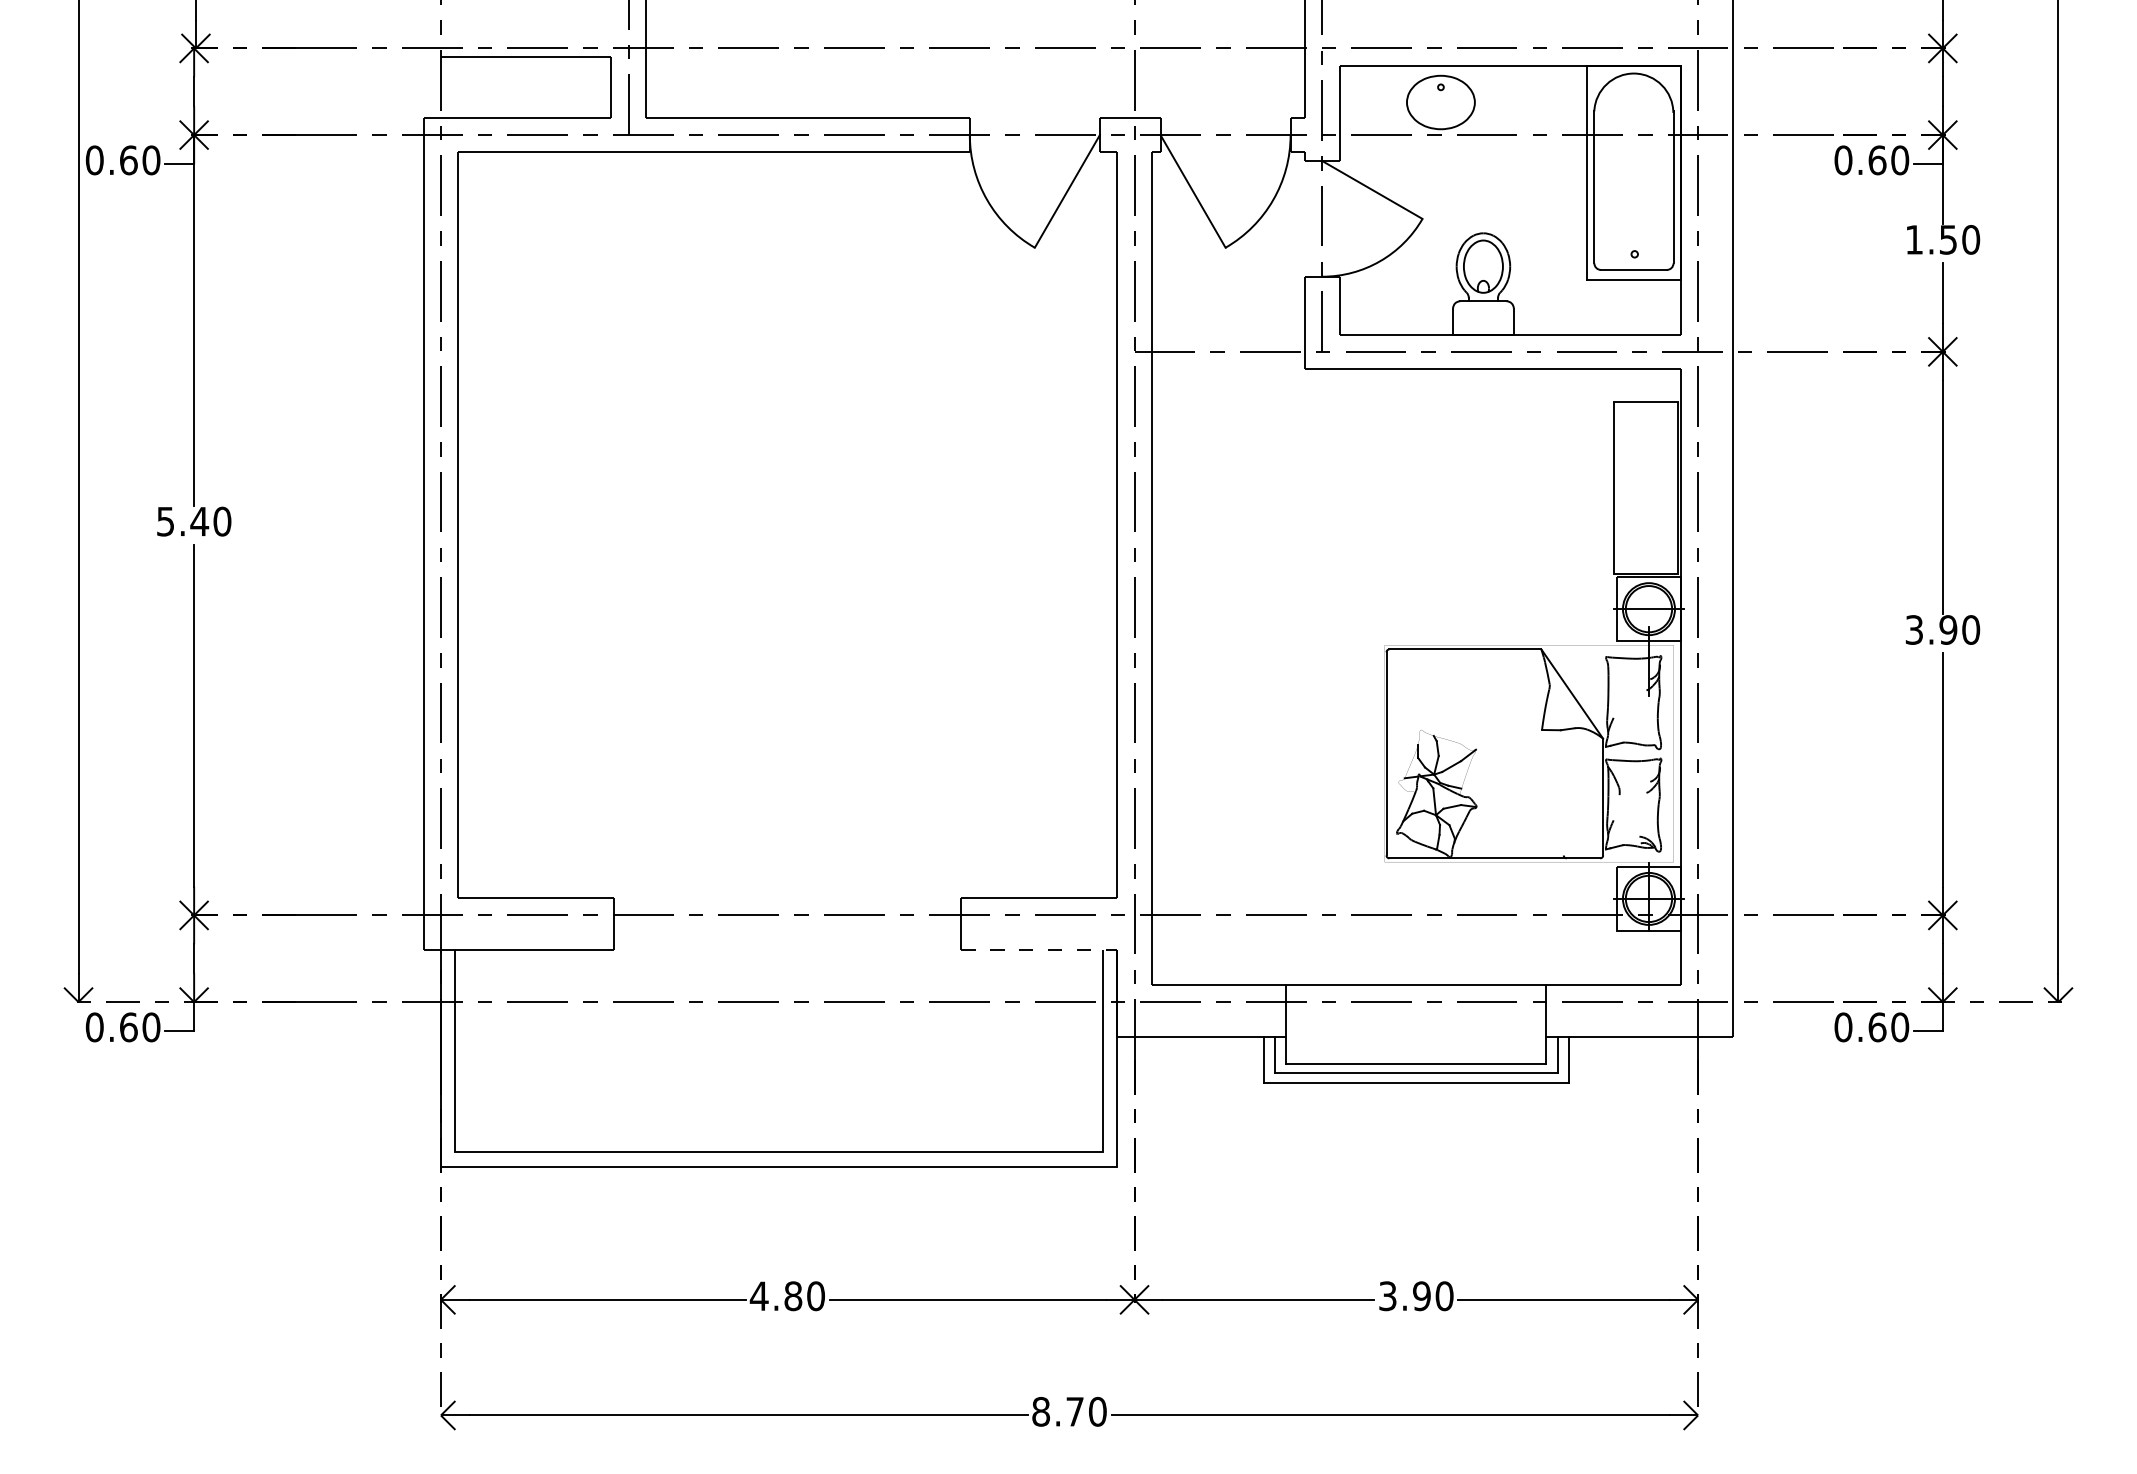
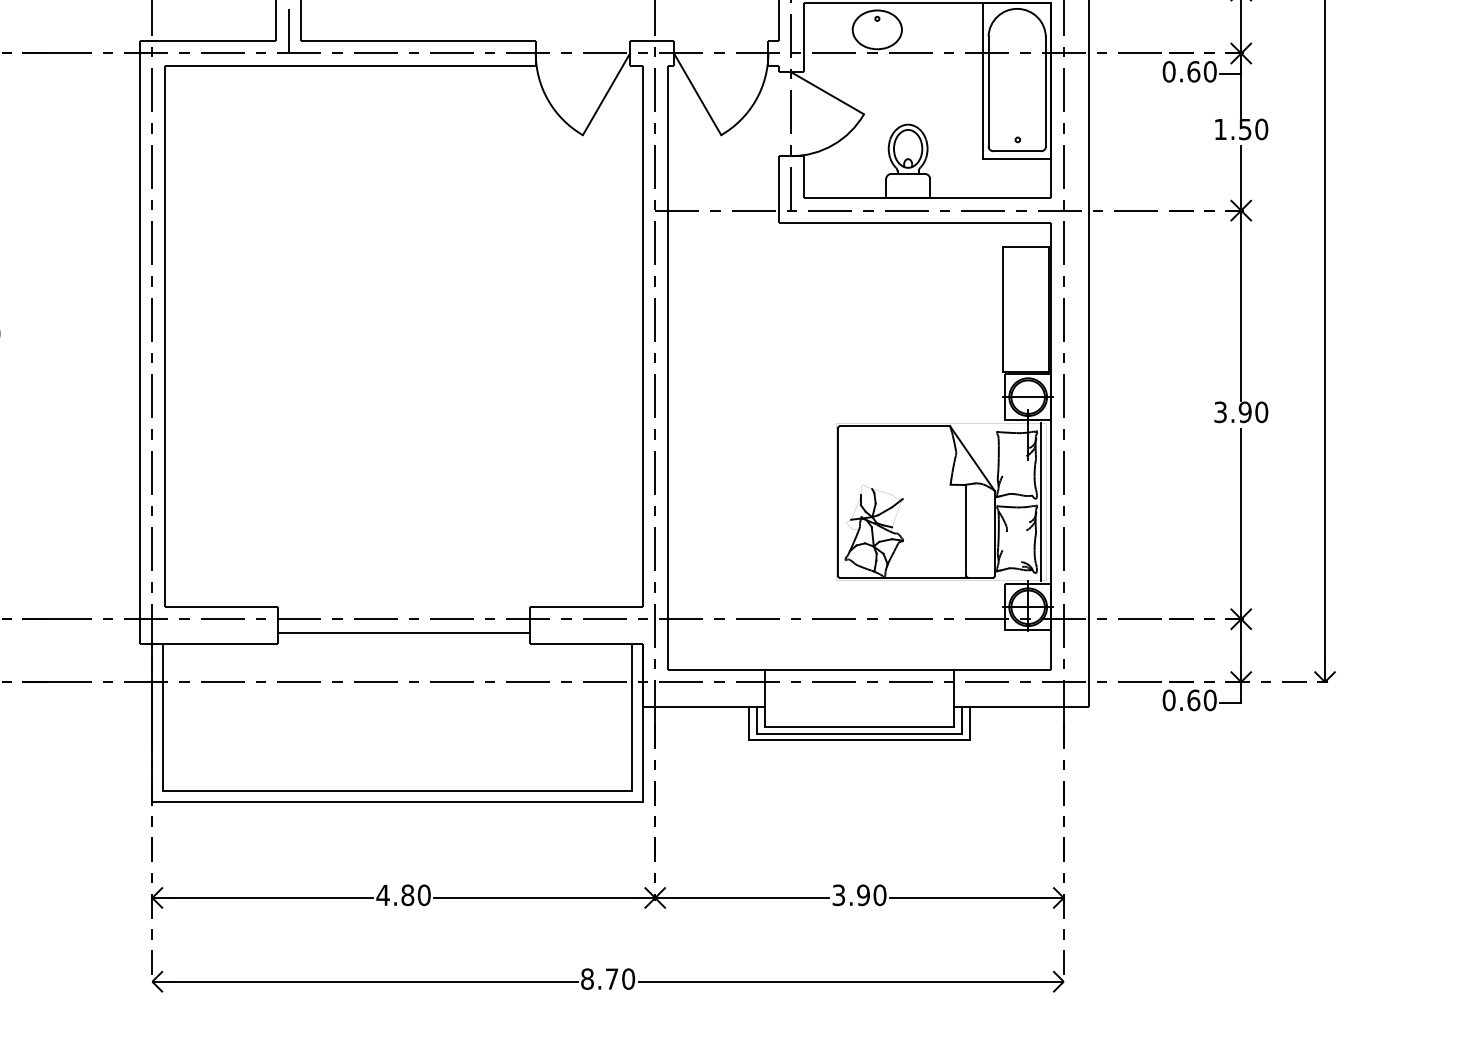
line: (1666, 753) -> (1040, 501), added
line: (1563, 792) -> (966, 530), added
line: (787, 934) -> (403, 633), added
line: (1039, 950) -> (586, 644), dashed -> solid

